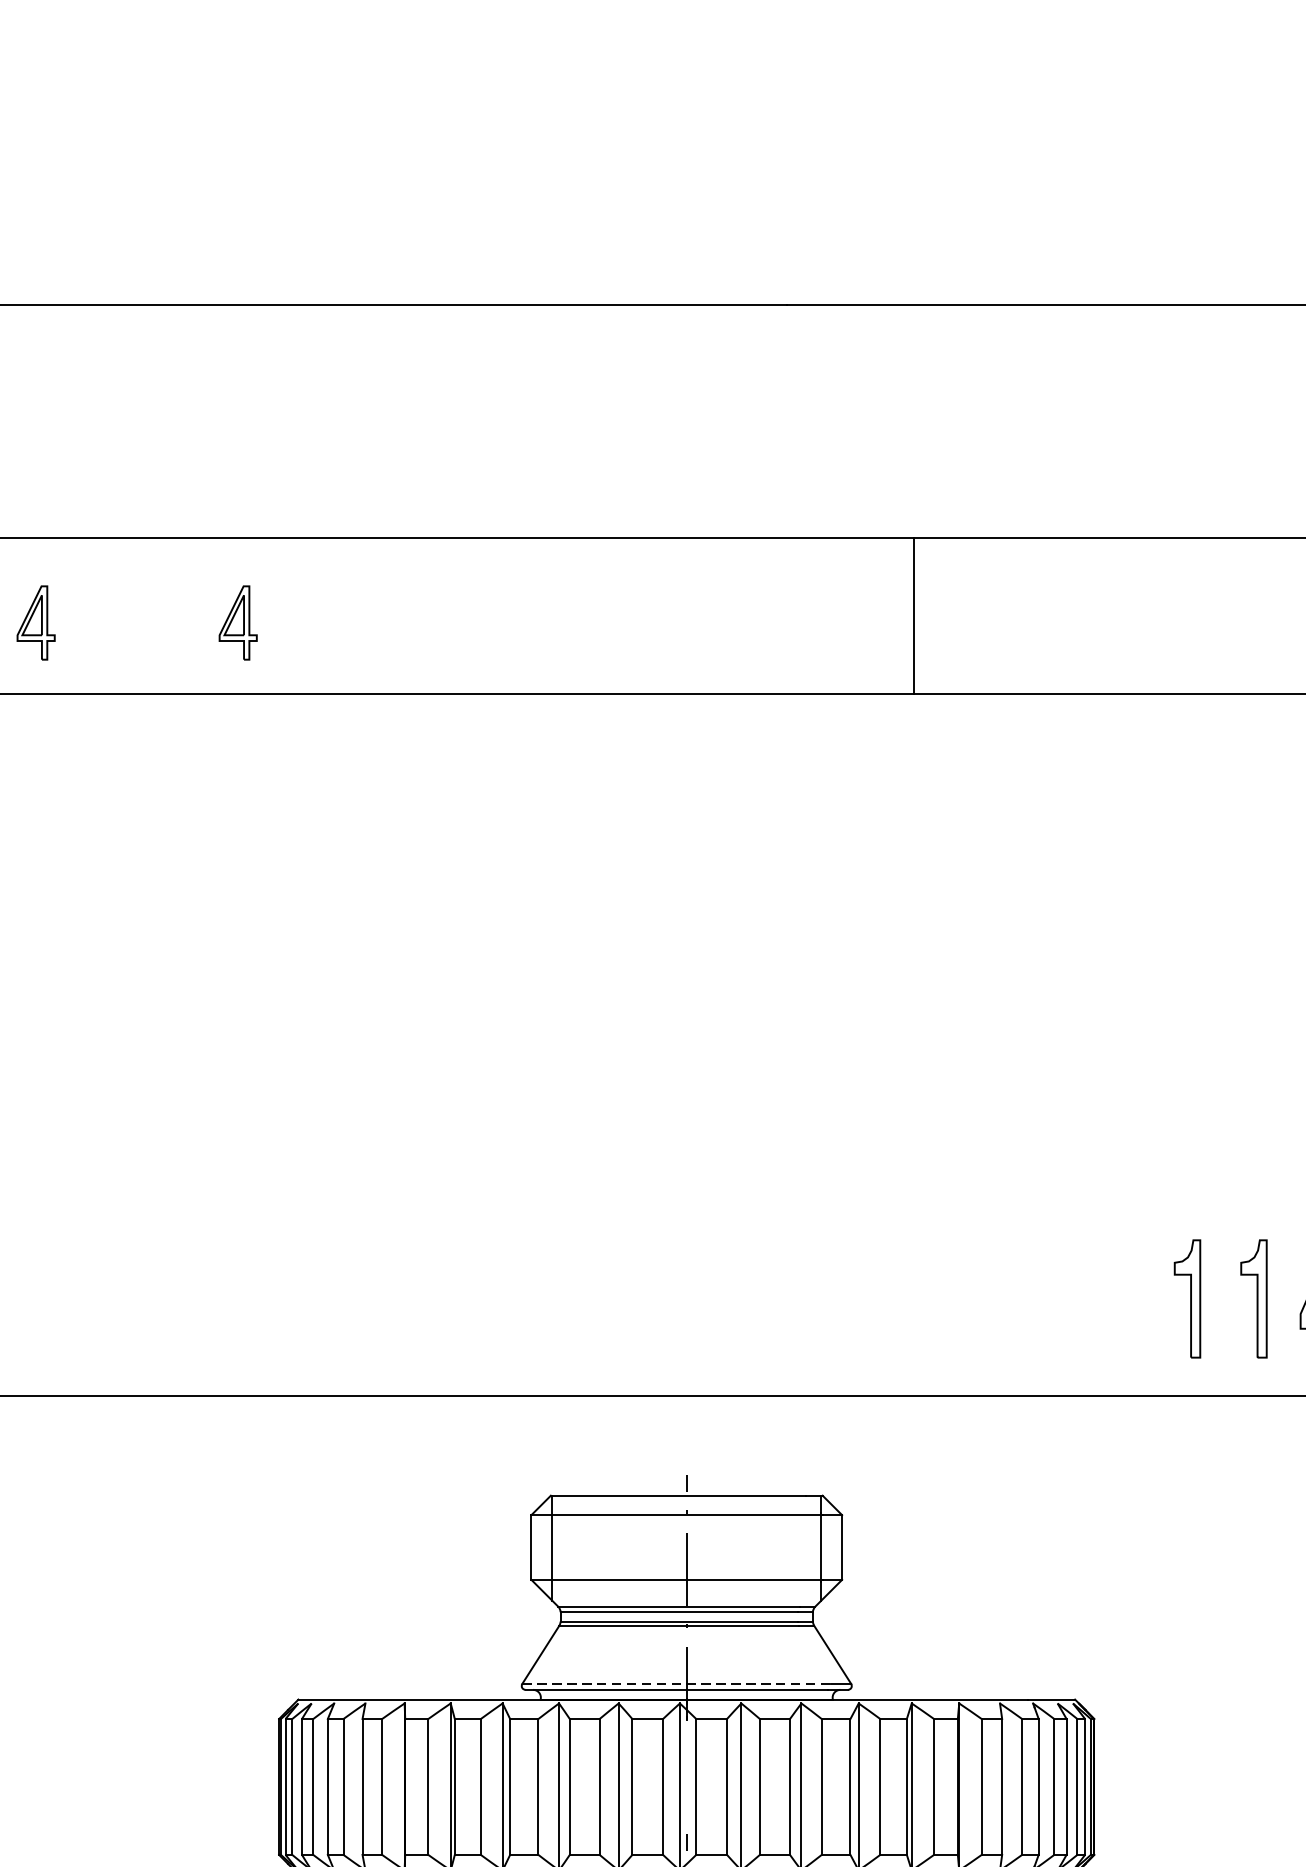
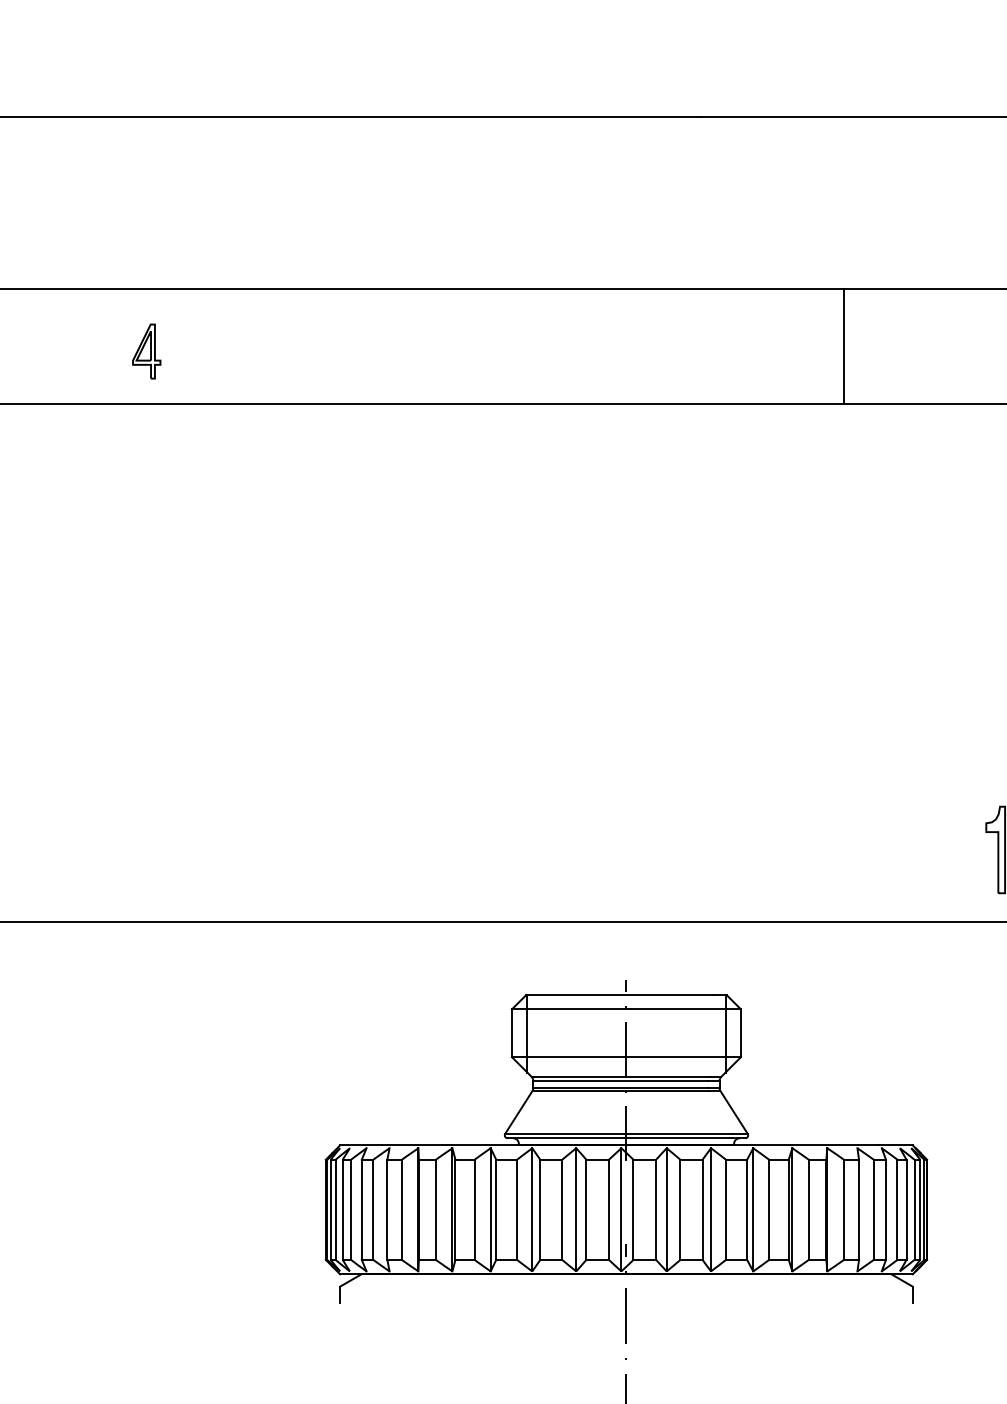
line: (913, 616) -> (843, 346), moved
part: (237, 622) -> (295, 351), removed
line: (677, 1683) -> (619, 1133), dashed -> solid

